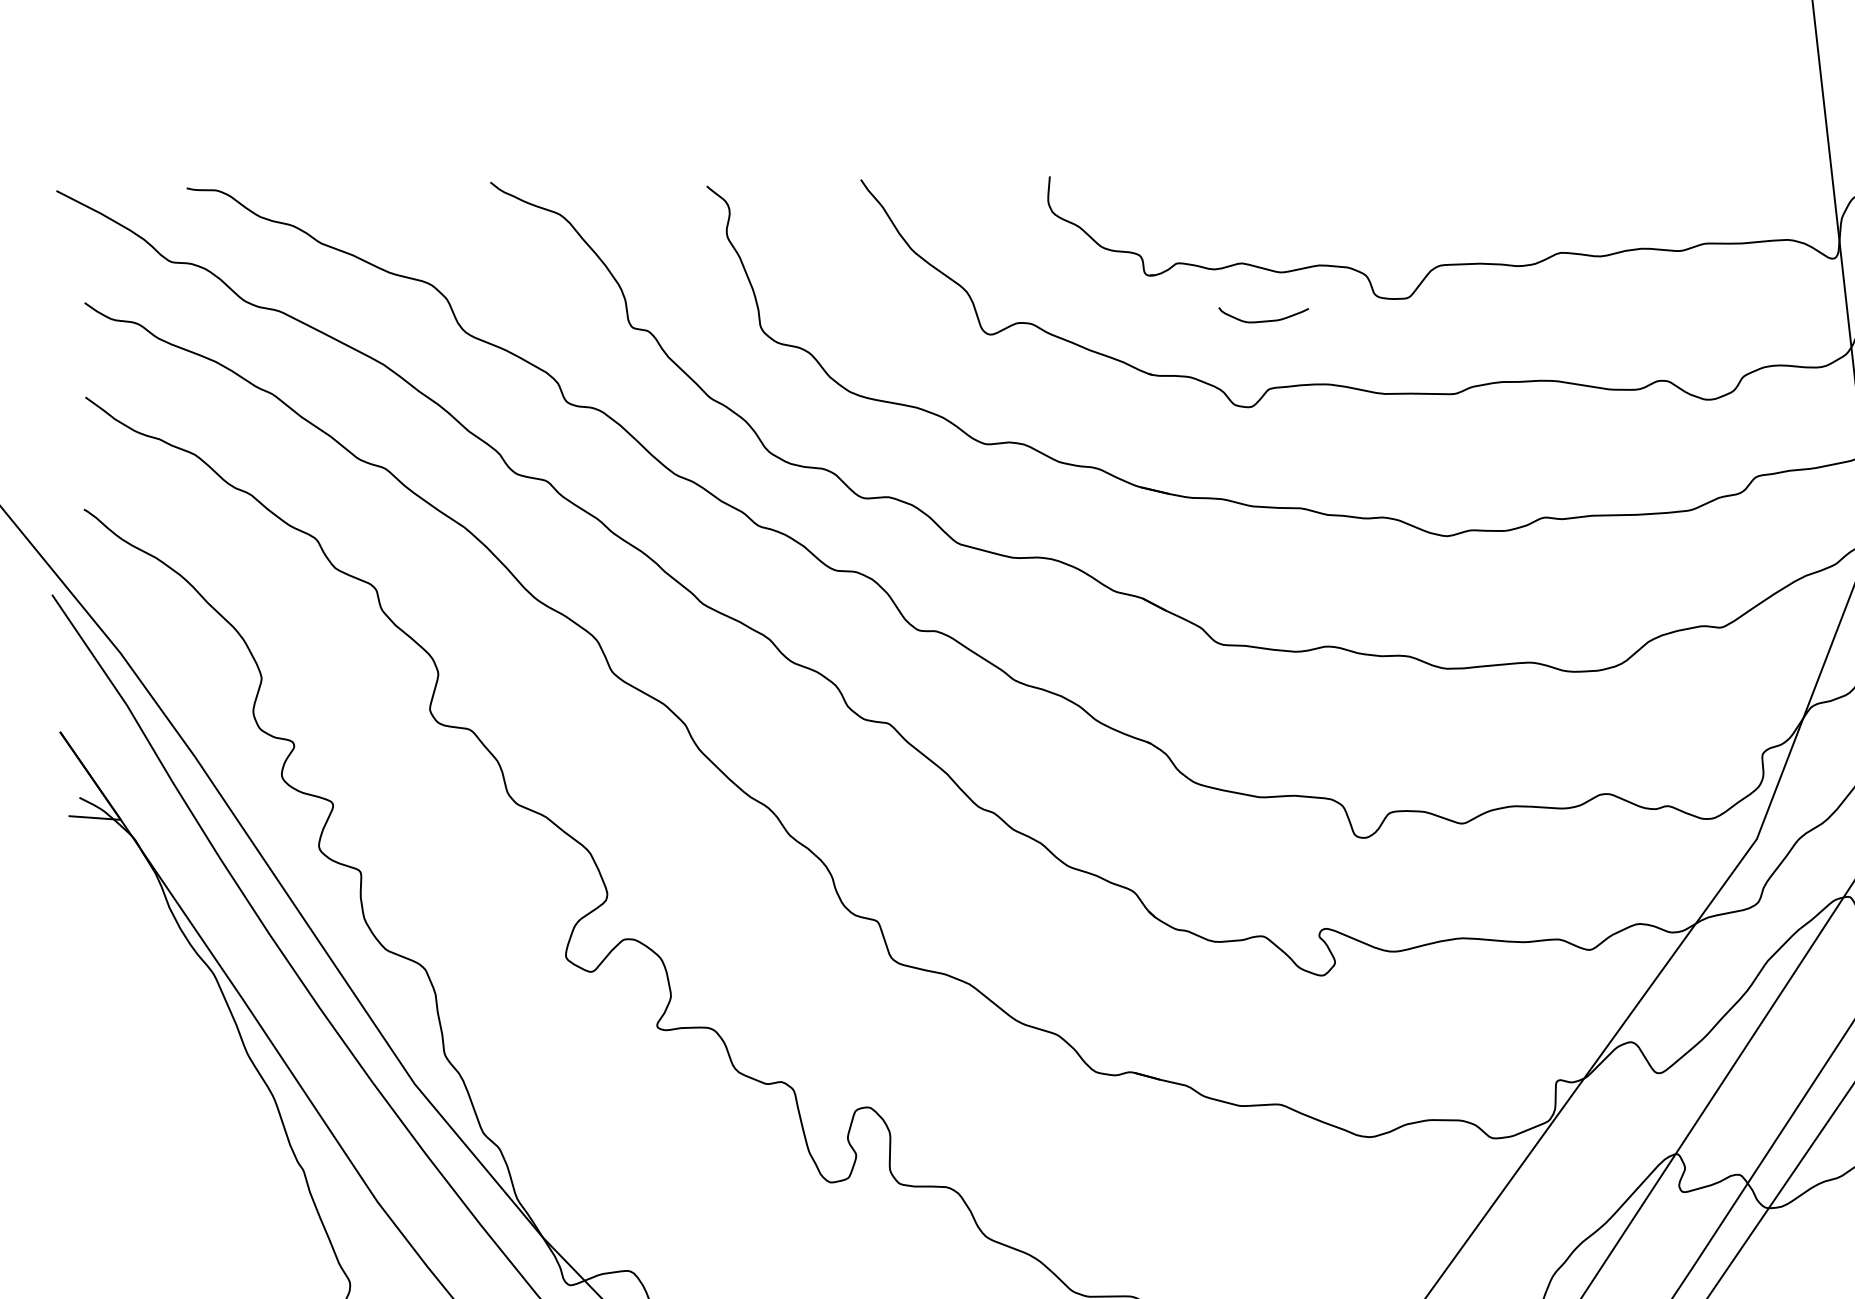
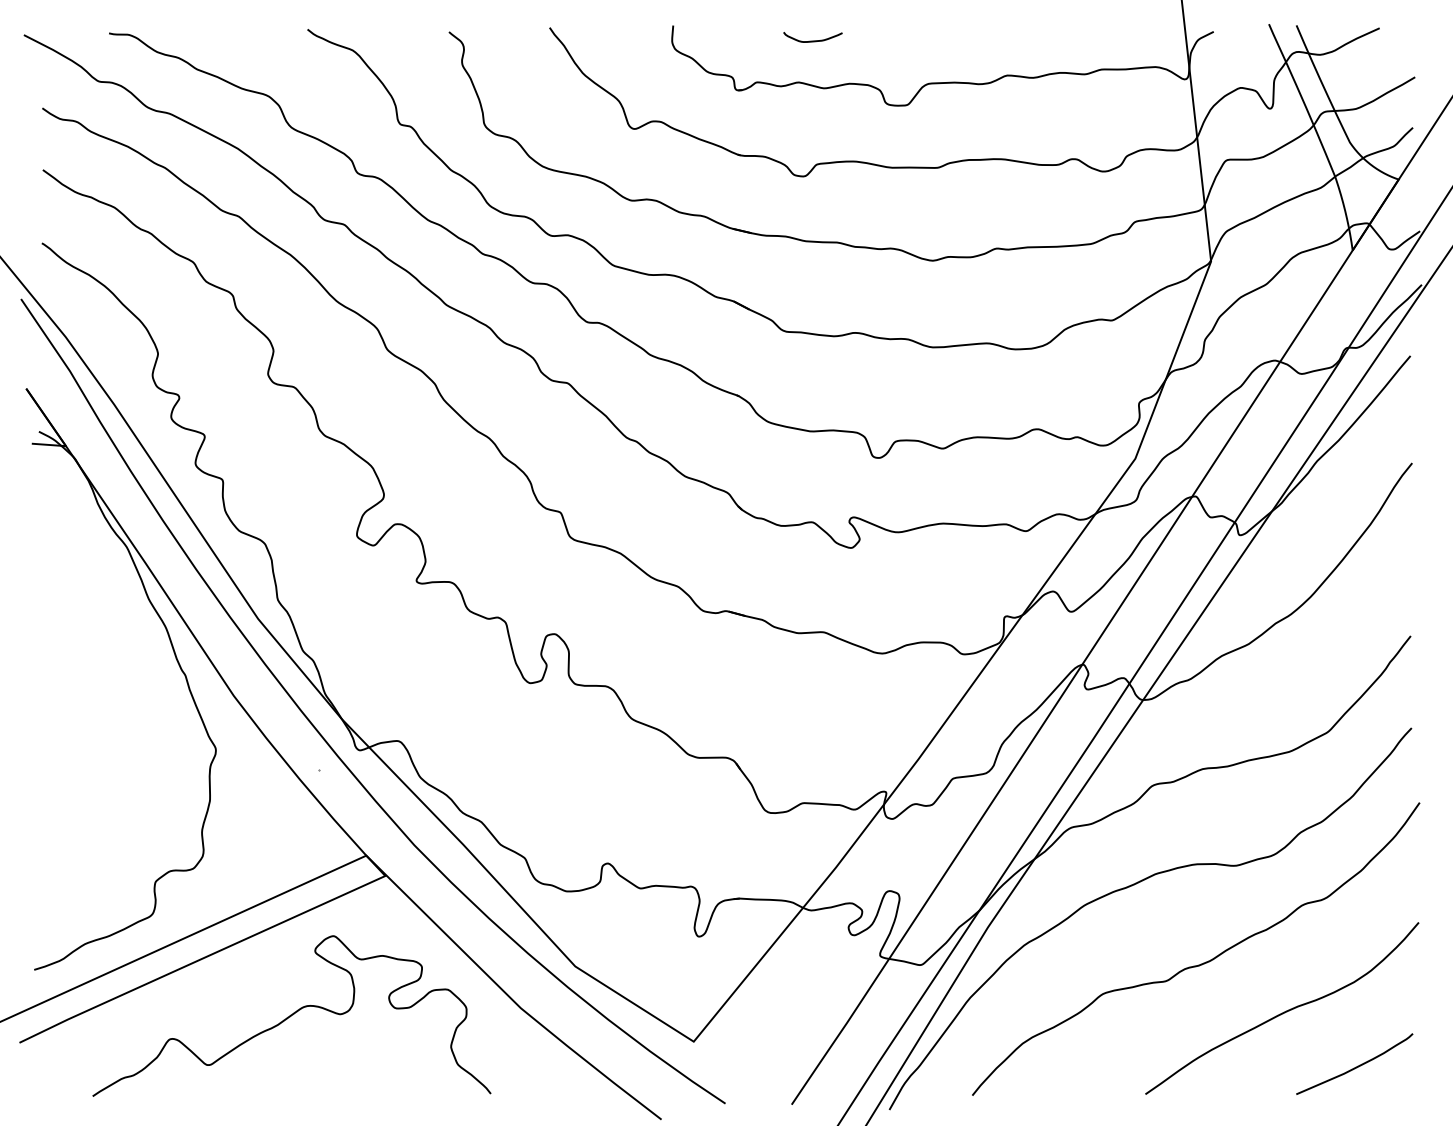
curve: (1262, 320) -> (812, 40), moved

